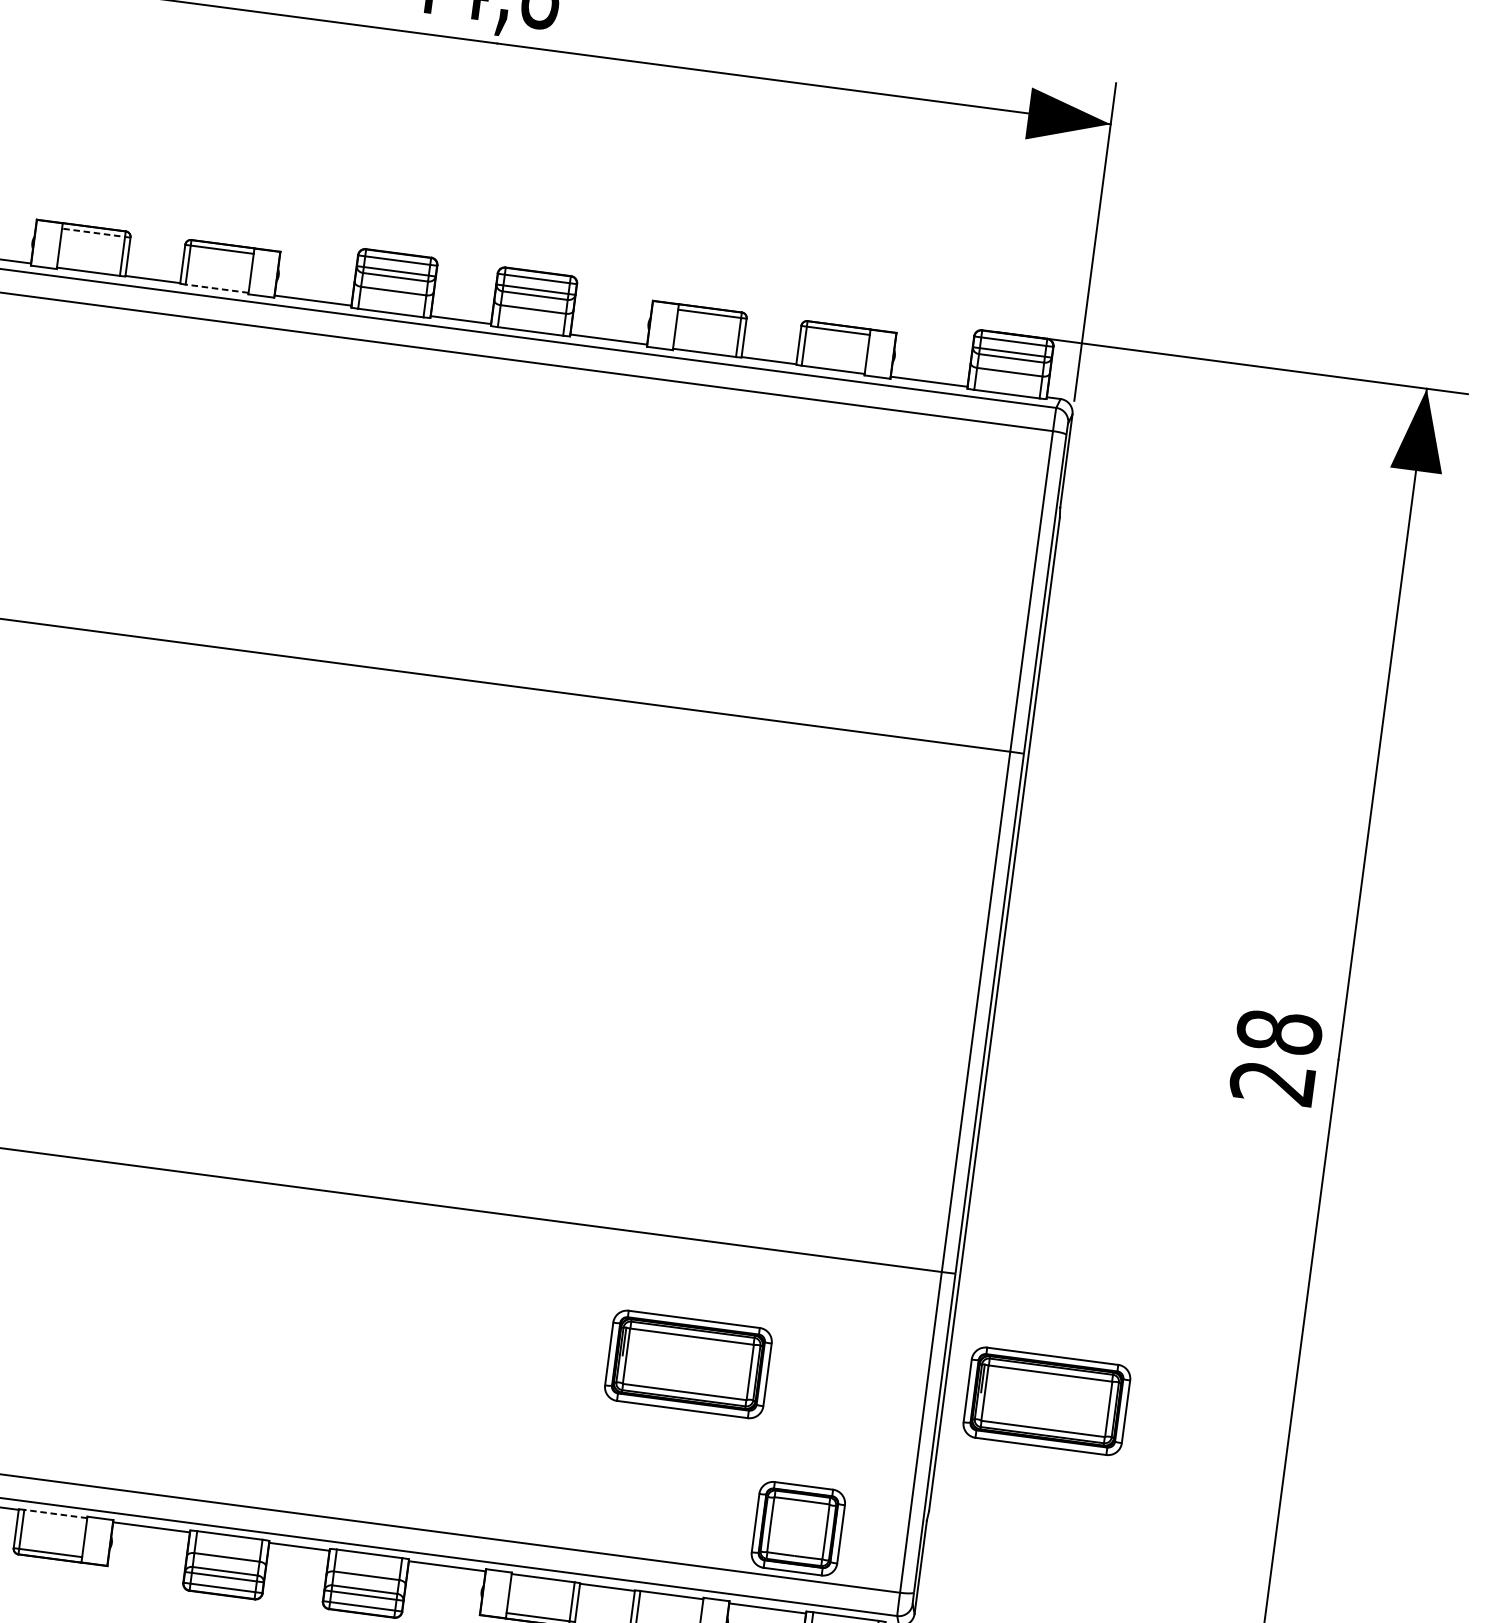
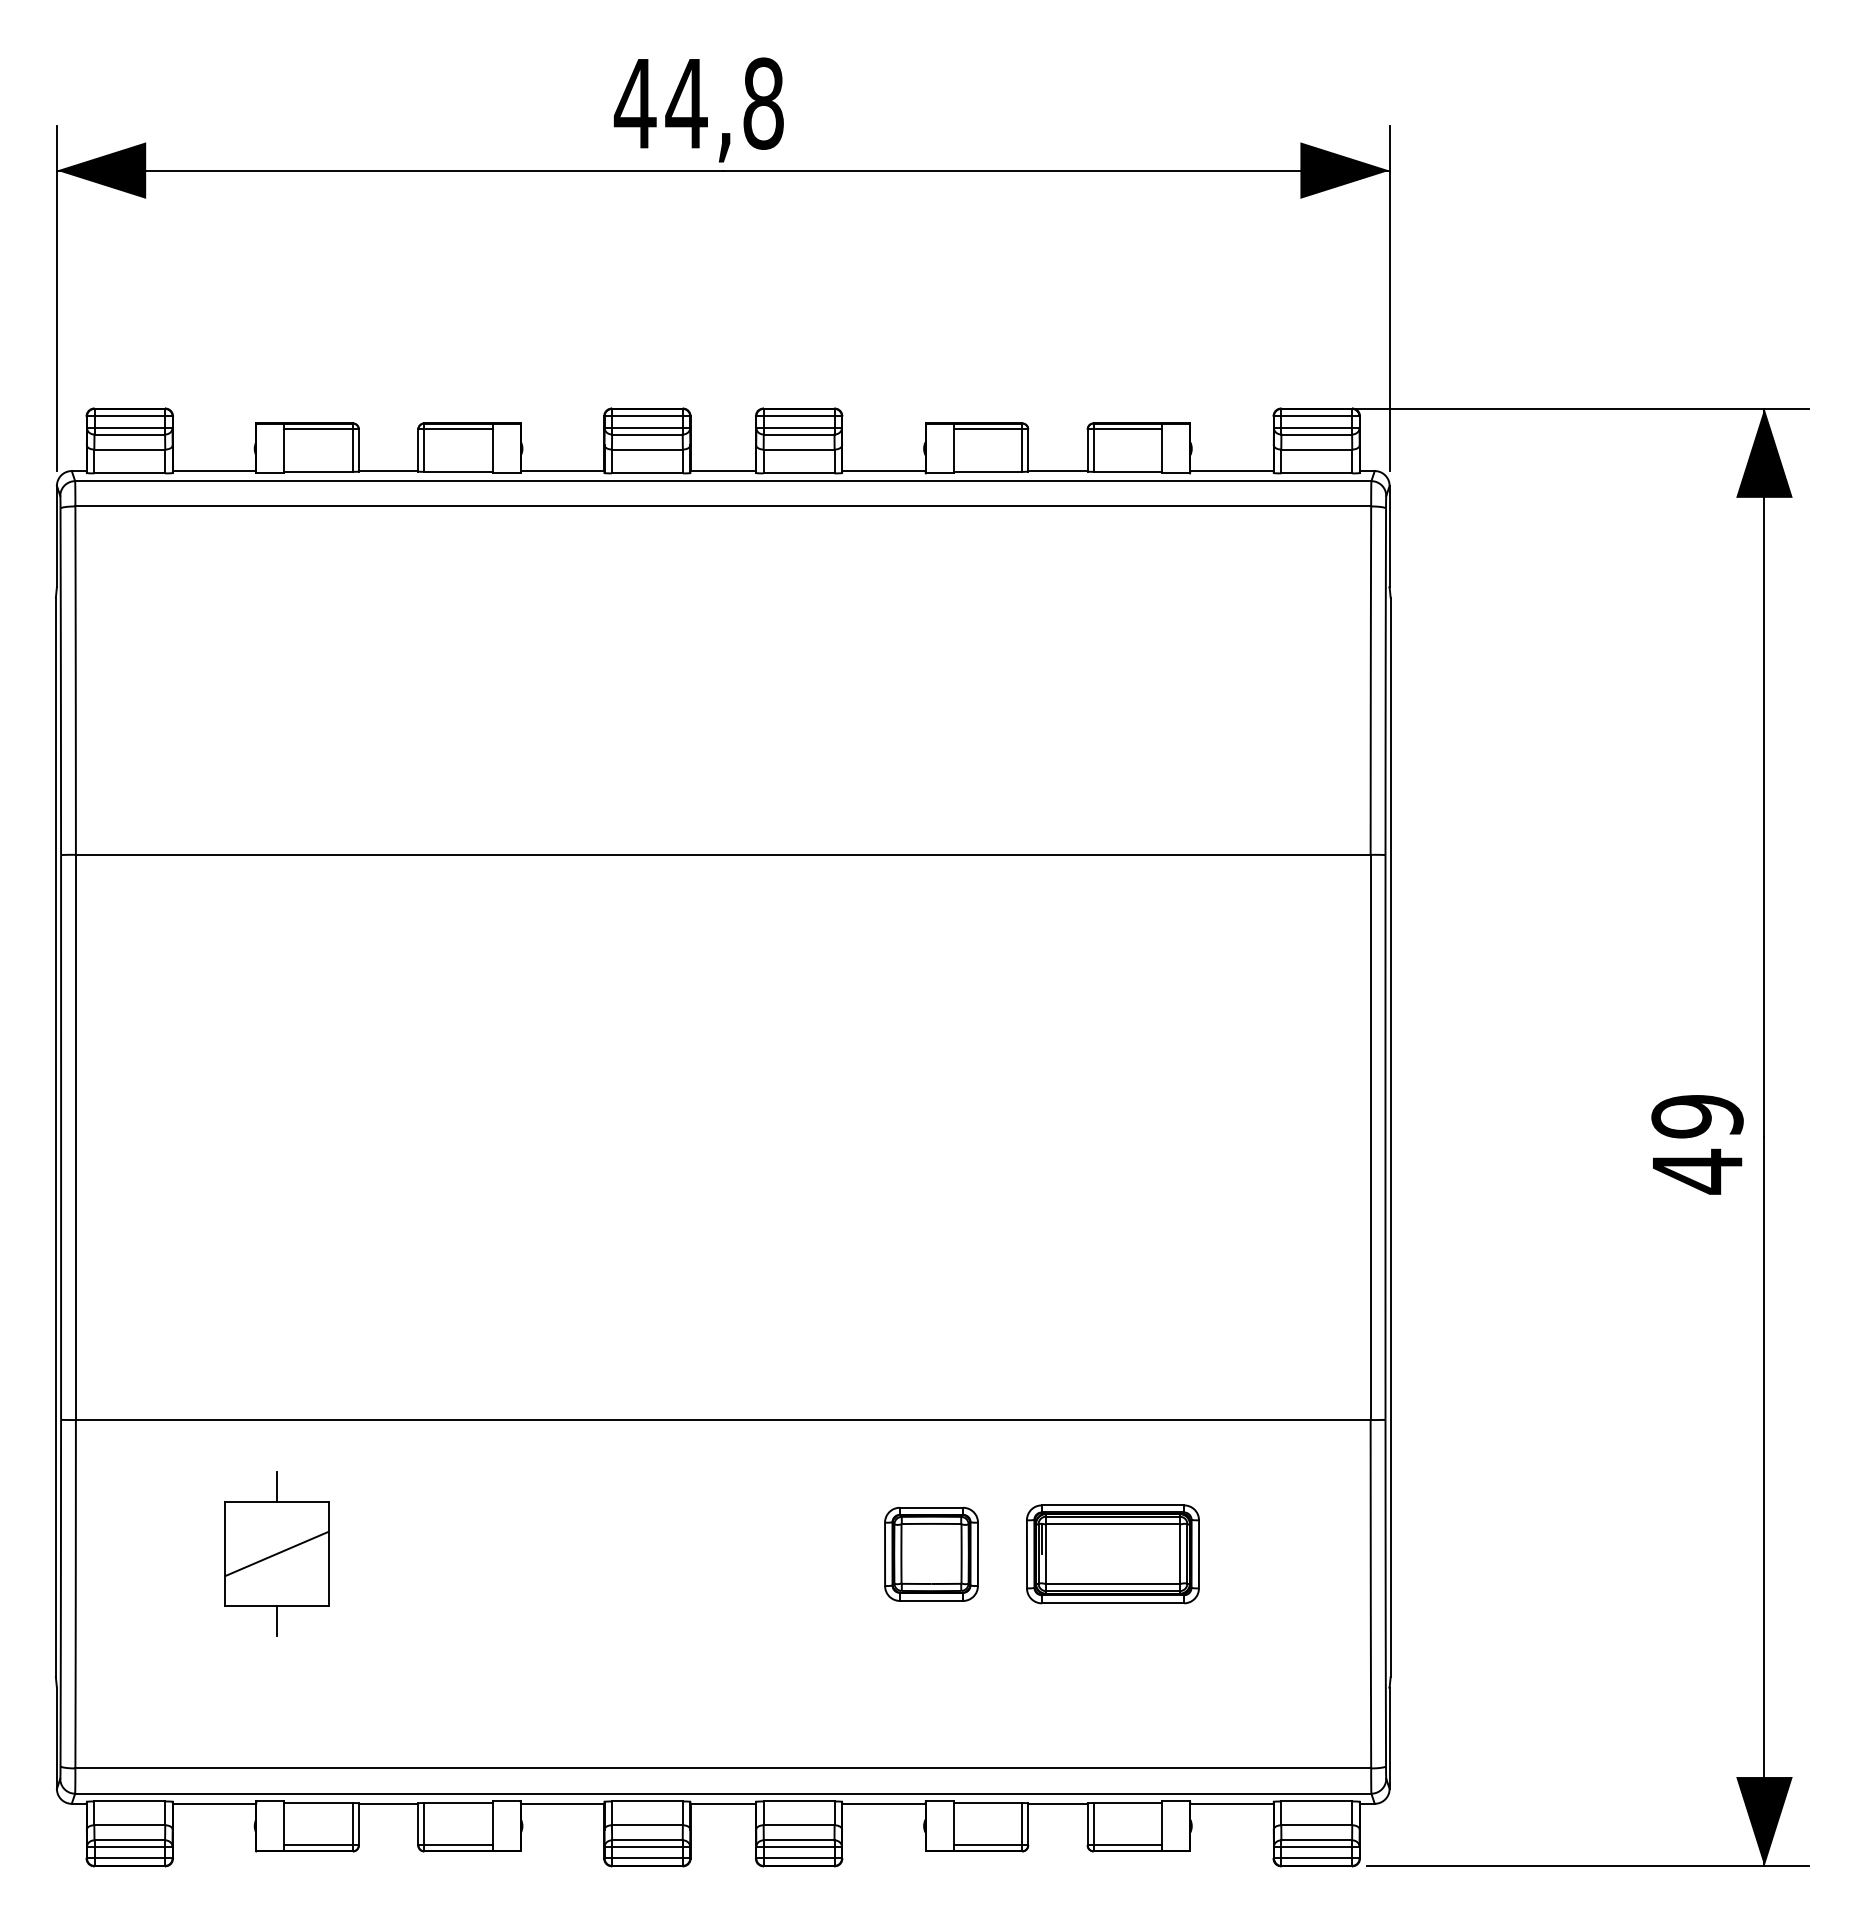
line: (96, 233) -> (321, 429), dashed -> solid
line: (217, 288) -> (458, 471), dashed -> solid
text: (1276, 1058) -> (1697, 1144), 28 -> 49
part: (1046, 1401) -> (1500, 1543), removed
line: (55, 1514) -> (458, 1803), dashed -> solid
part: (798, 1528) -> (931, 1554), moved

